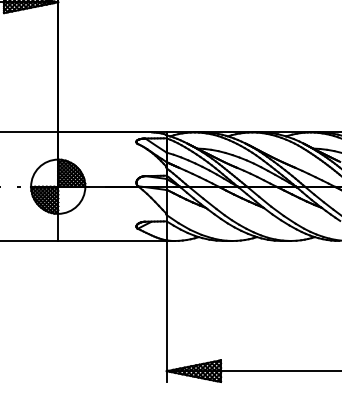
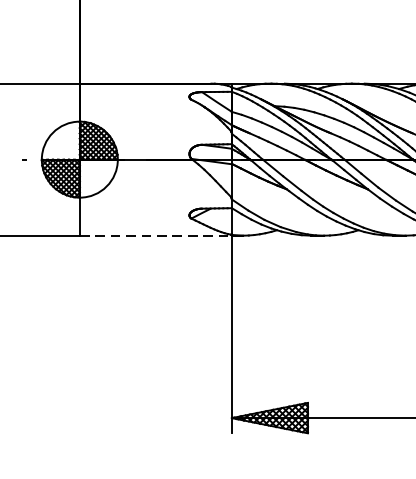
line: (112, 241) -> (155, 236), solid -> dashed

